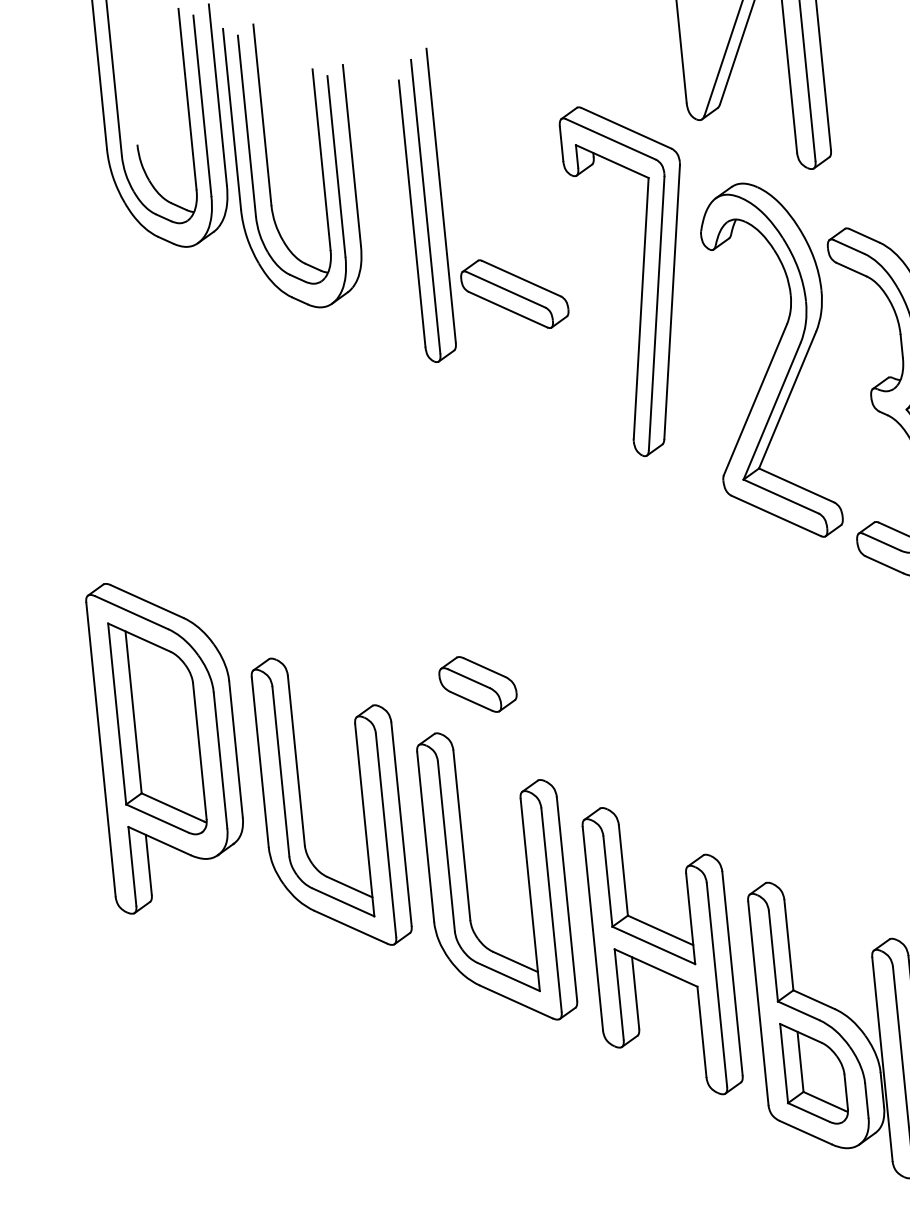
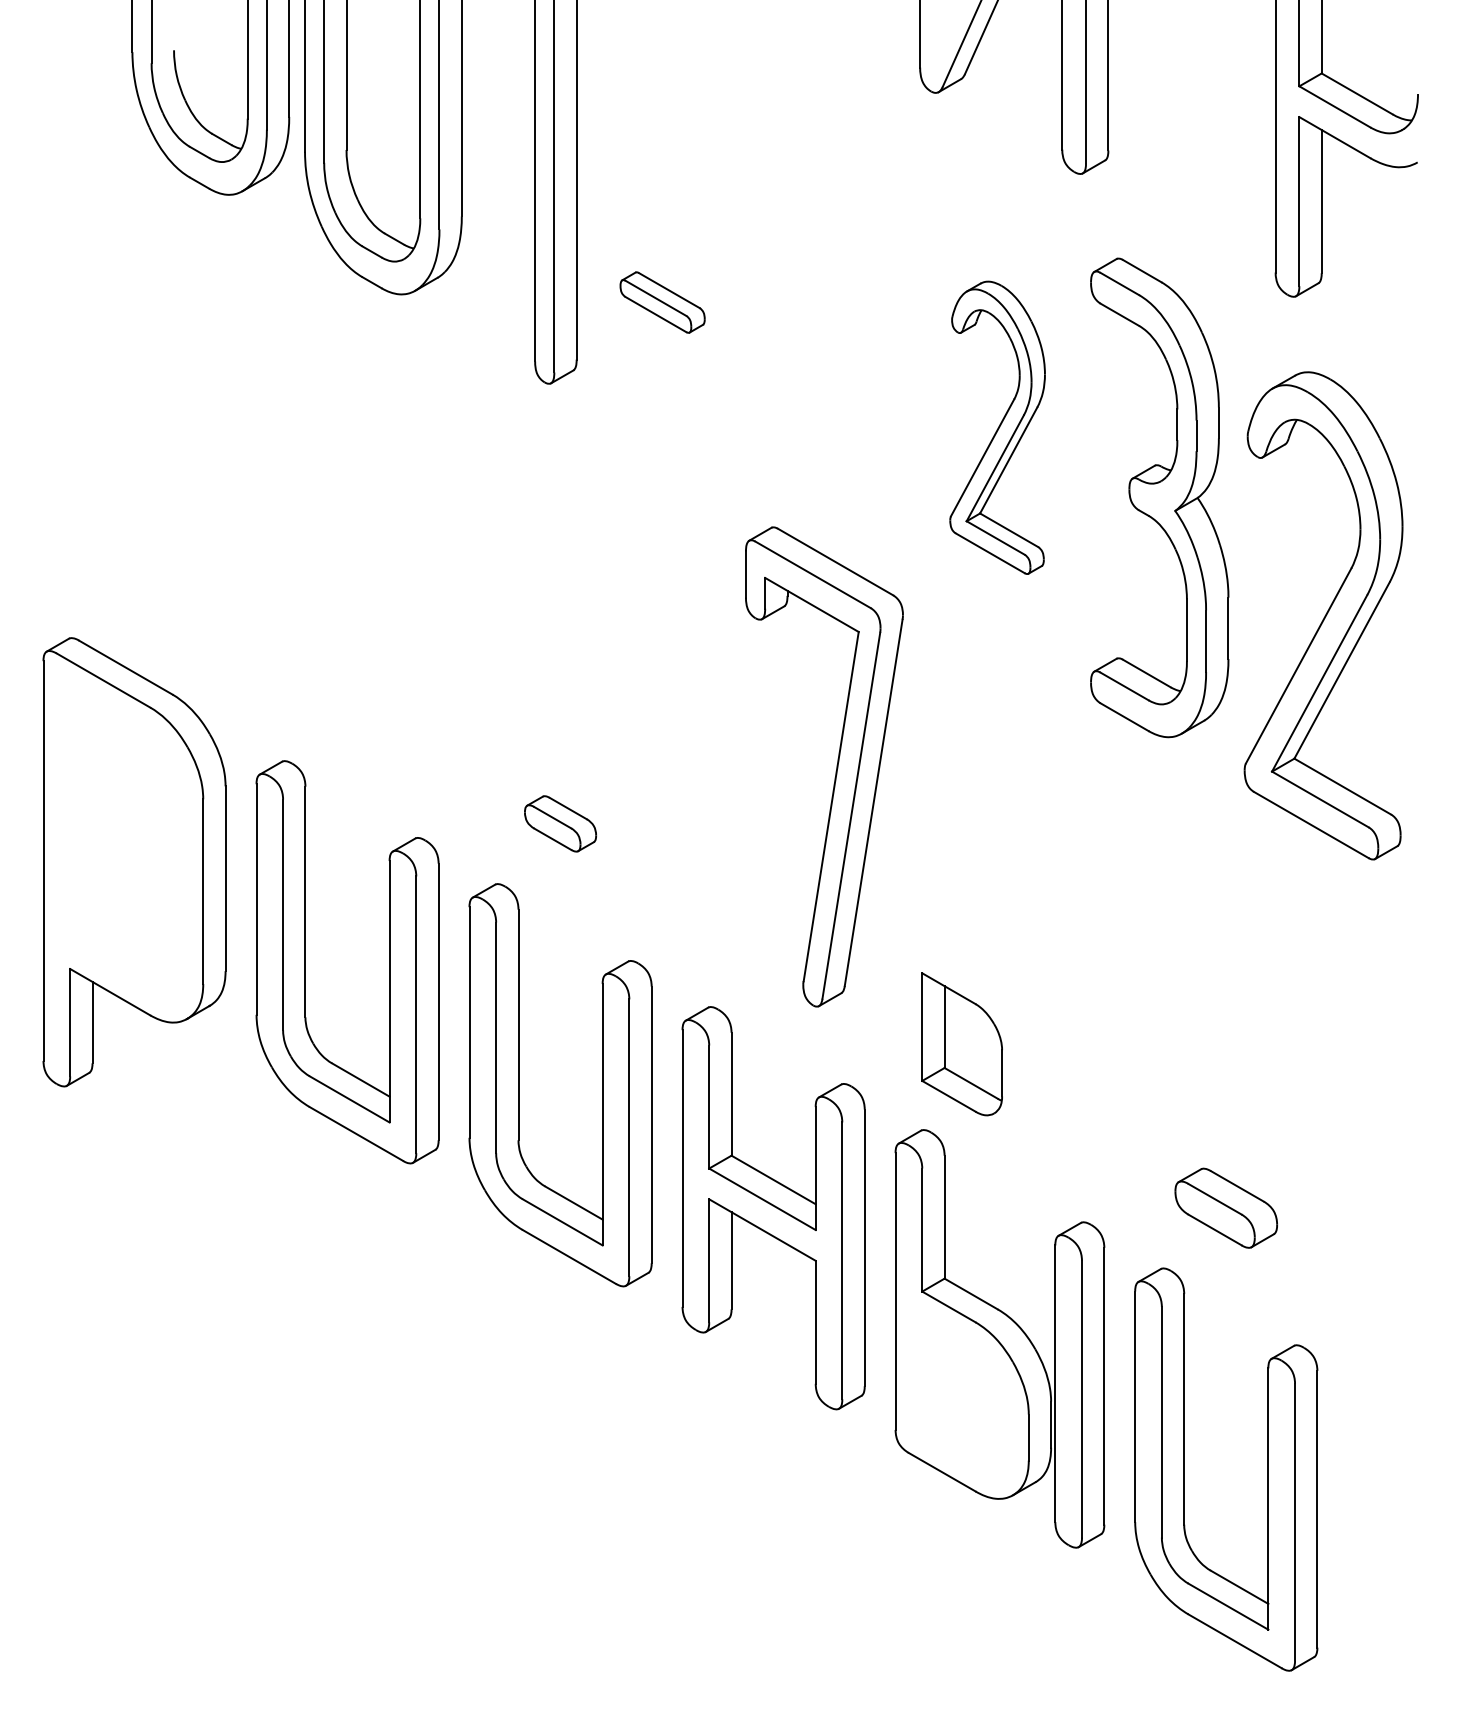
part: (642, 278) -> (836, 766), moved
part: (514, 294) -> (662, 302), size x0.6
part: (769, 361) -> (997, 427), size x0.6
part: (477, 684) -> (560, 823), size x0.7
part: (158, 728) -> (123, 839), removed
part: (814, 1073) -> (961, 1044), moved

